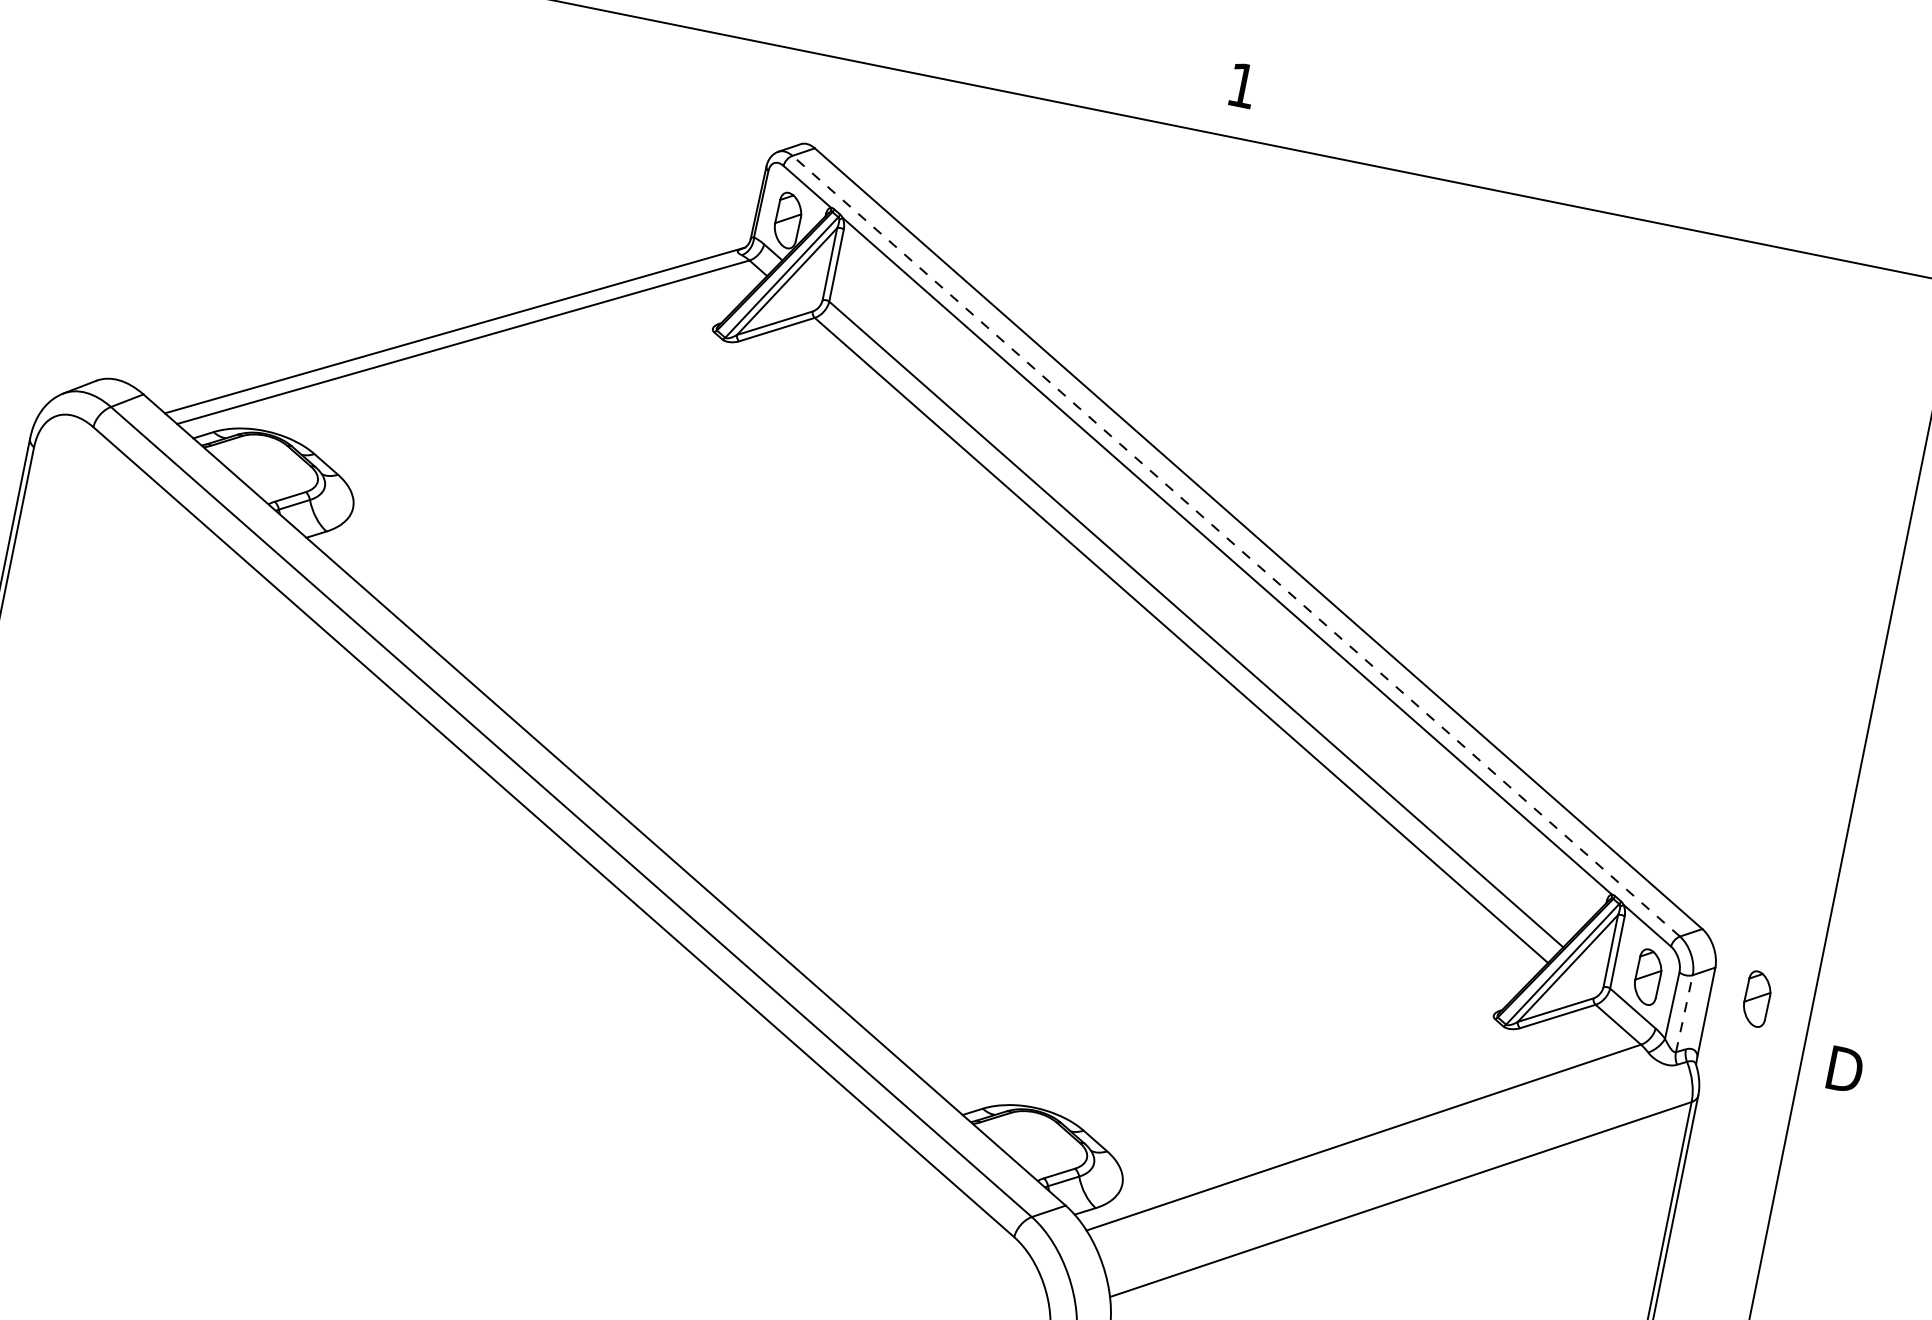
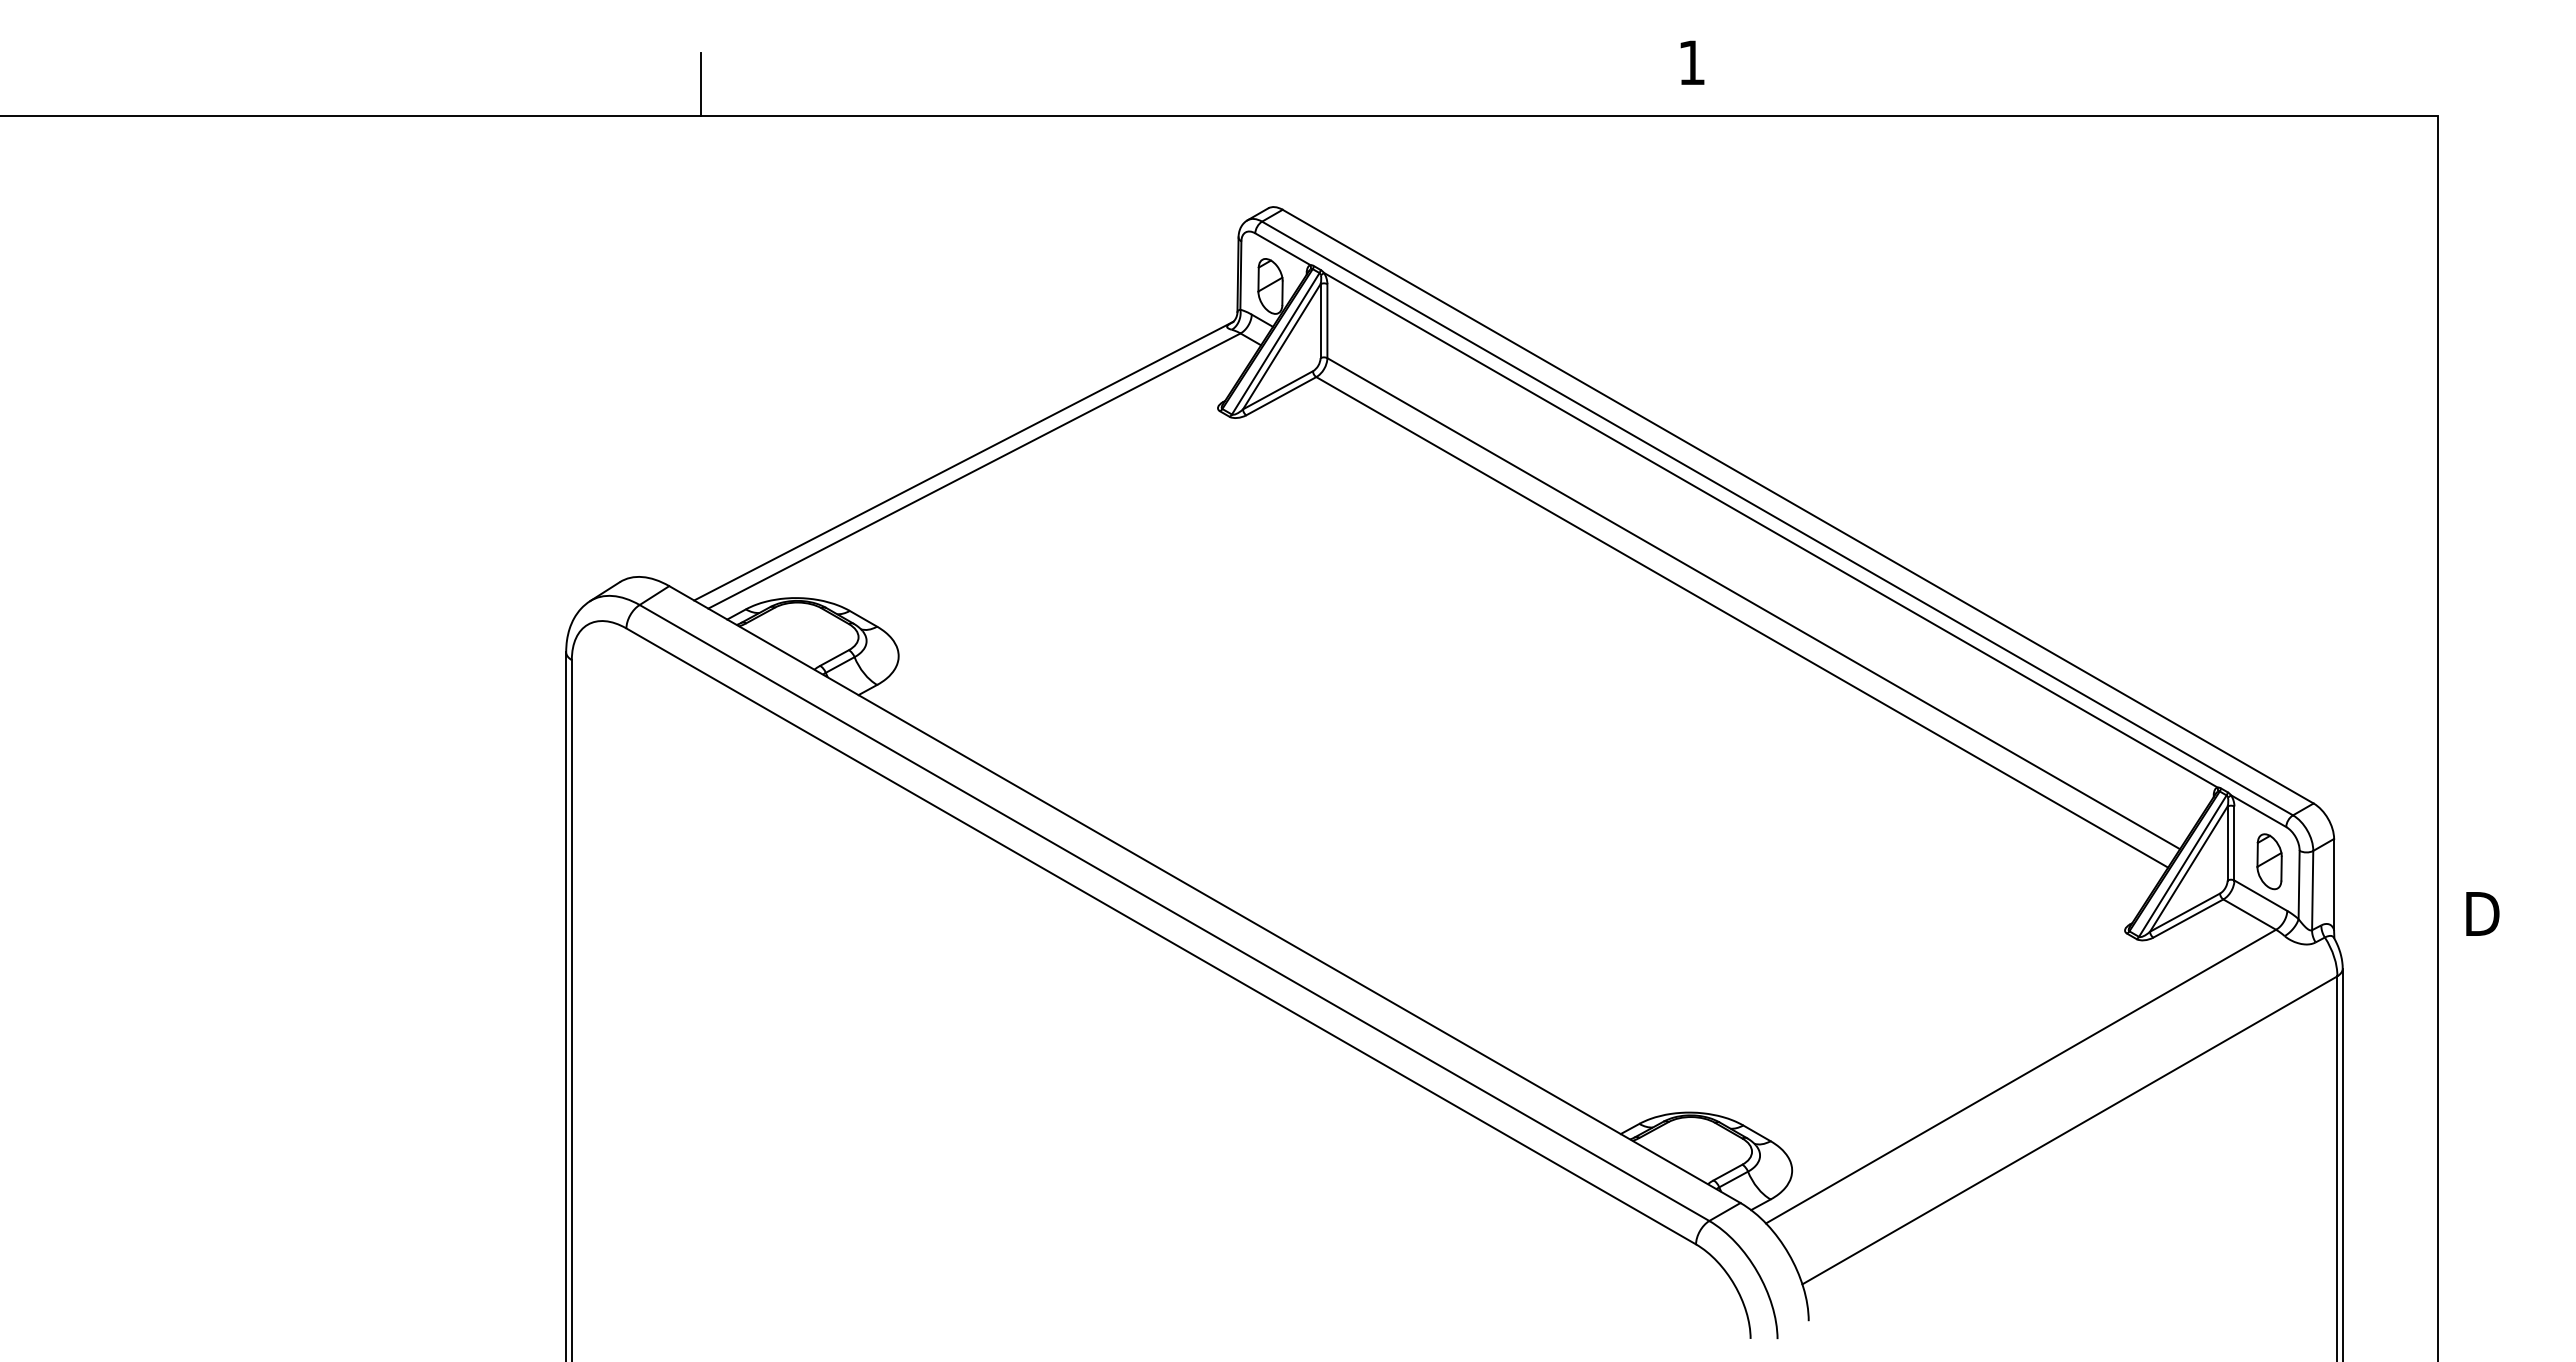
line: (1236, 546) -> (1777, 518), dashed -> solid
part: (1757, 998) -> (2381, 861), removed
line: (1684, 1013) -> (2312, 890), dashed -> solid

